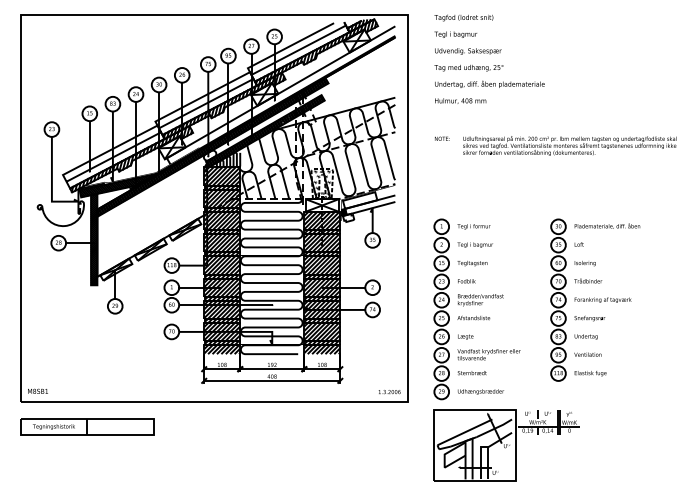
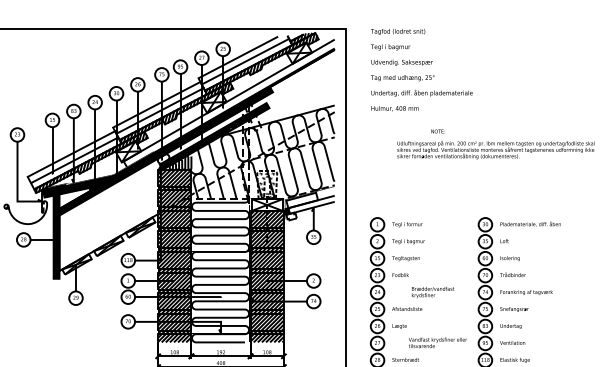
text: (442, 138) -> (438, 131), moved
text: (480, 300) -> (432, 292), moved
text: (488, 354) -> (437, 342), moved

